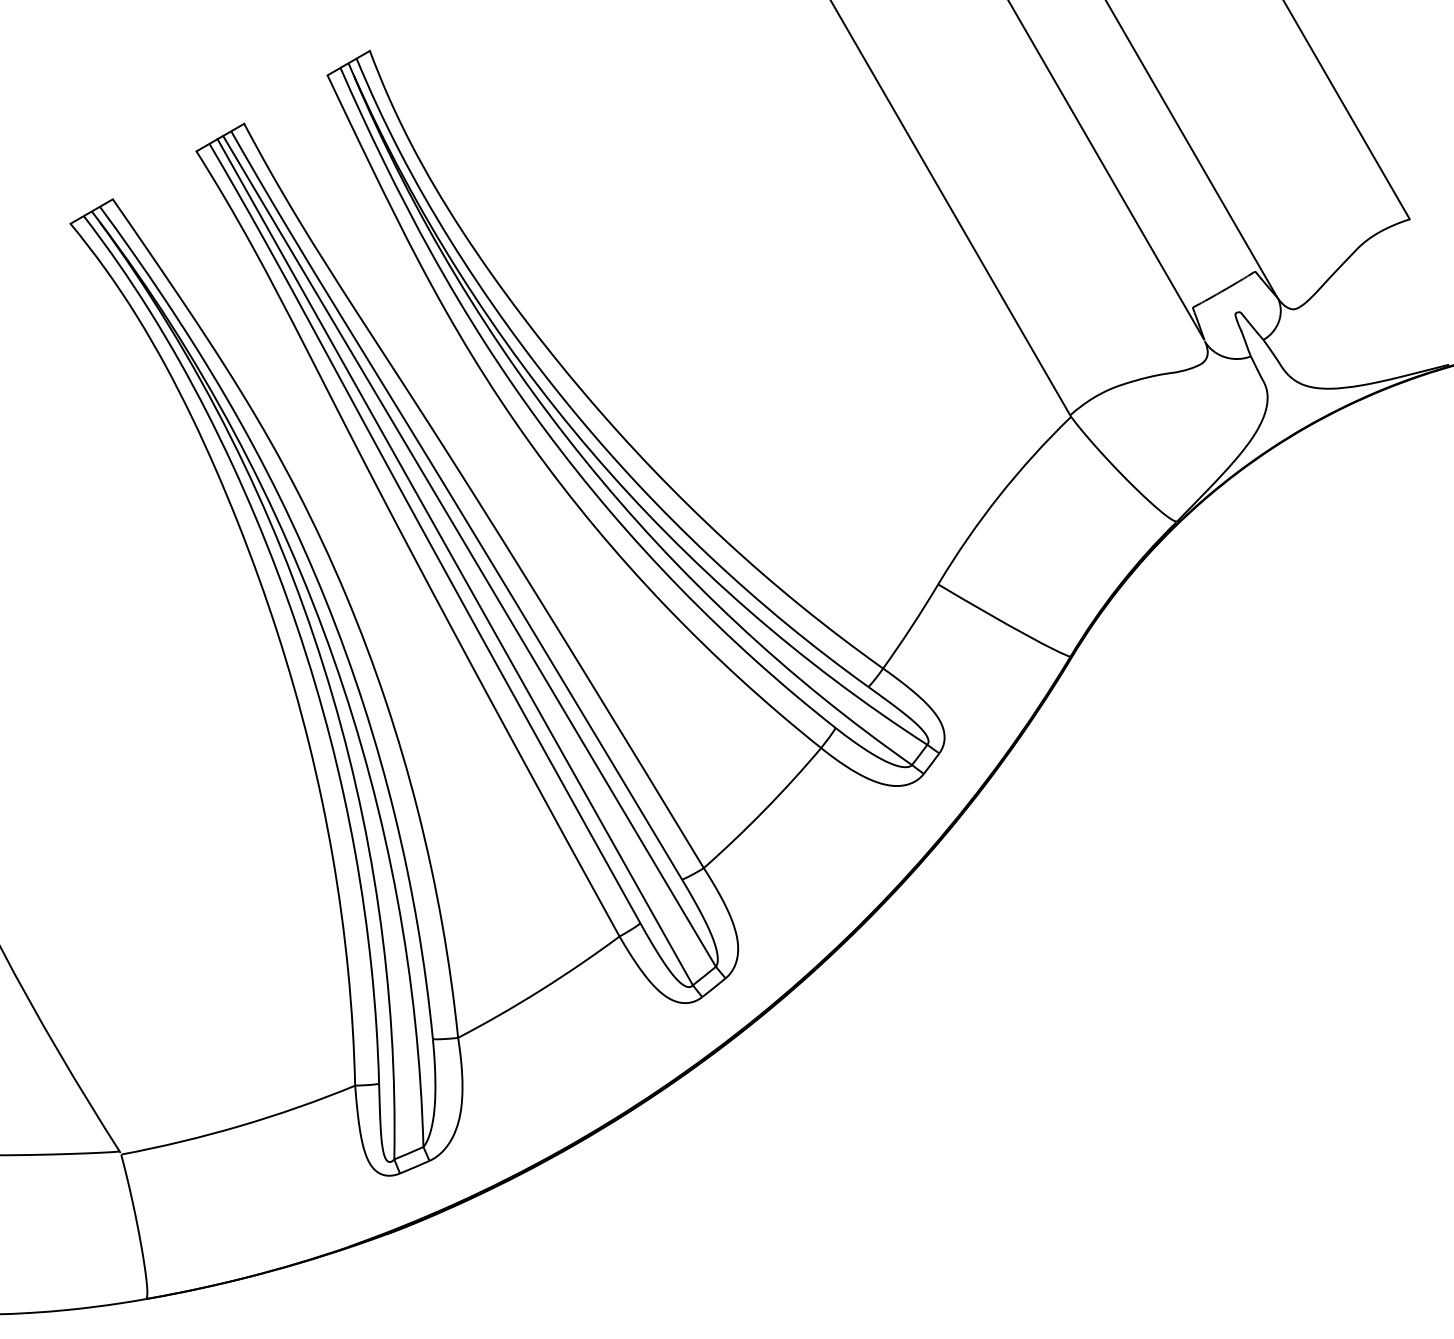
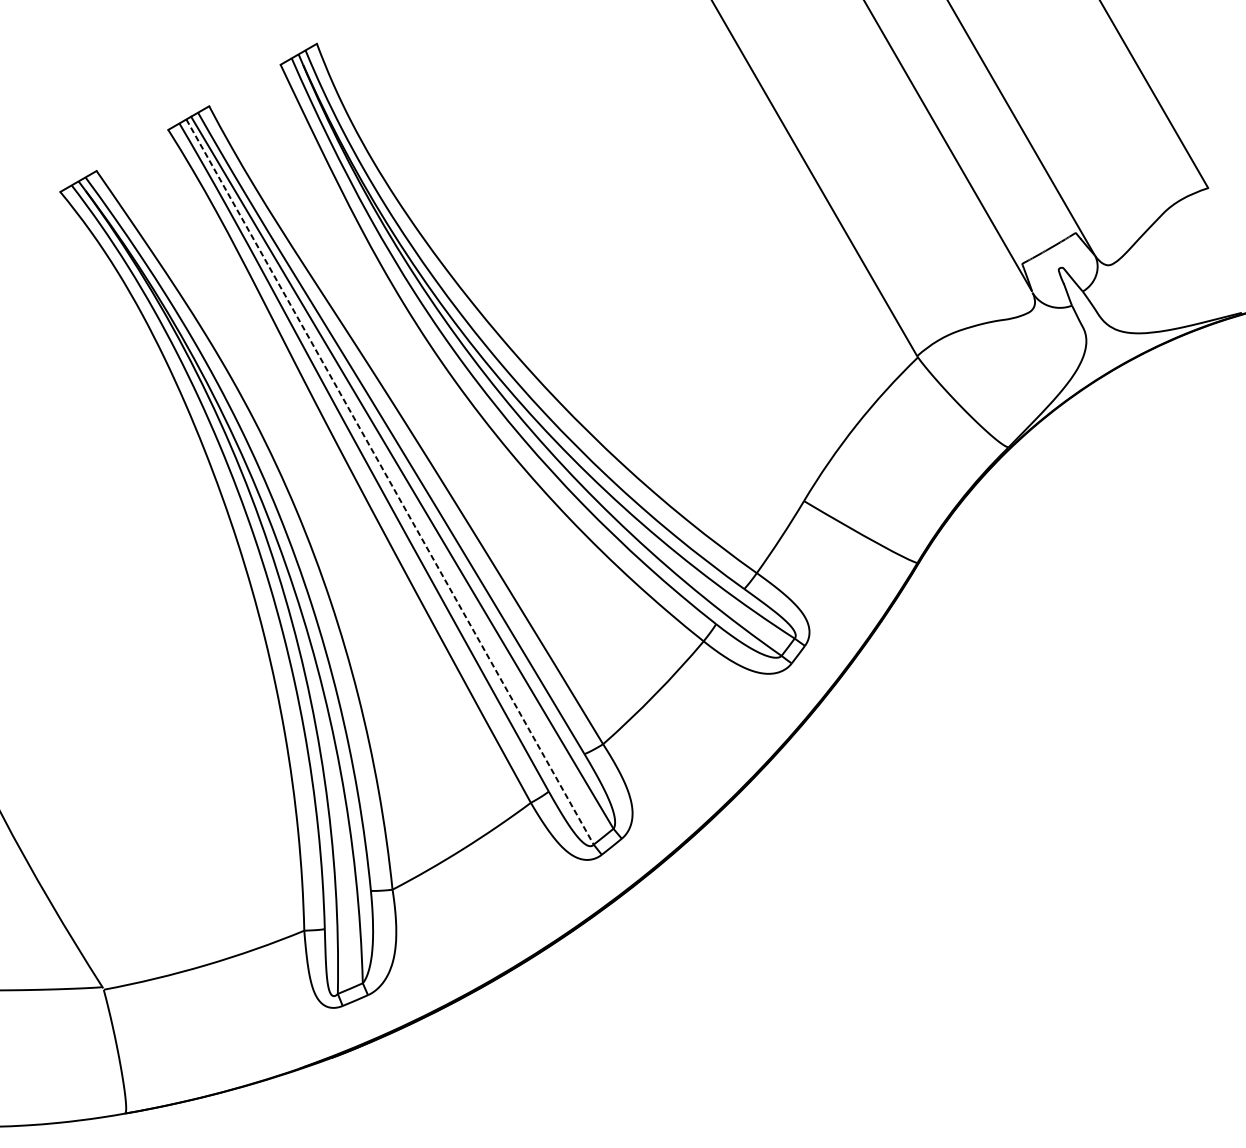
line: (455, 562) -> (390, 482), solid -> dashed

